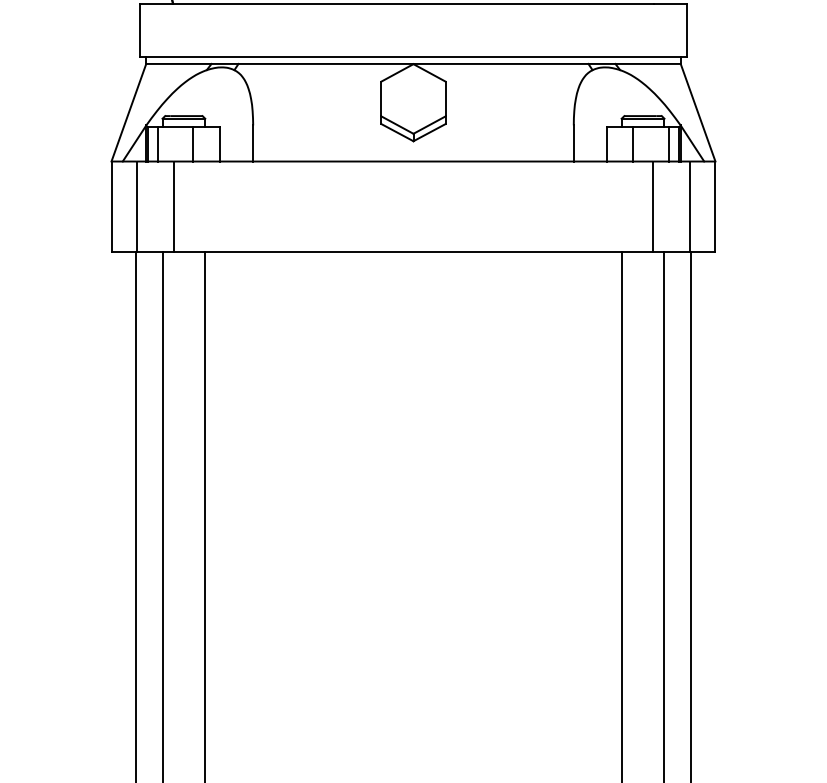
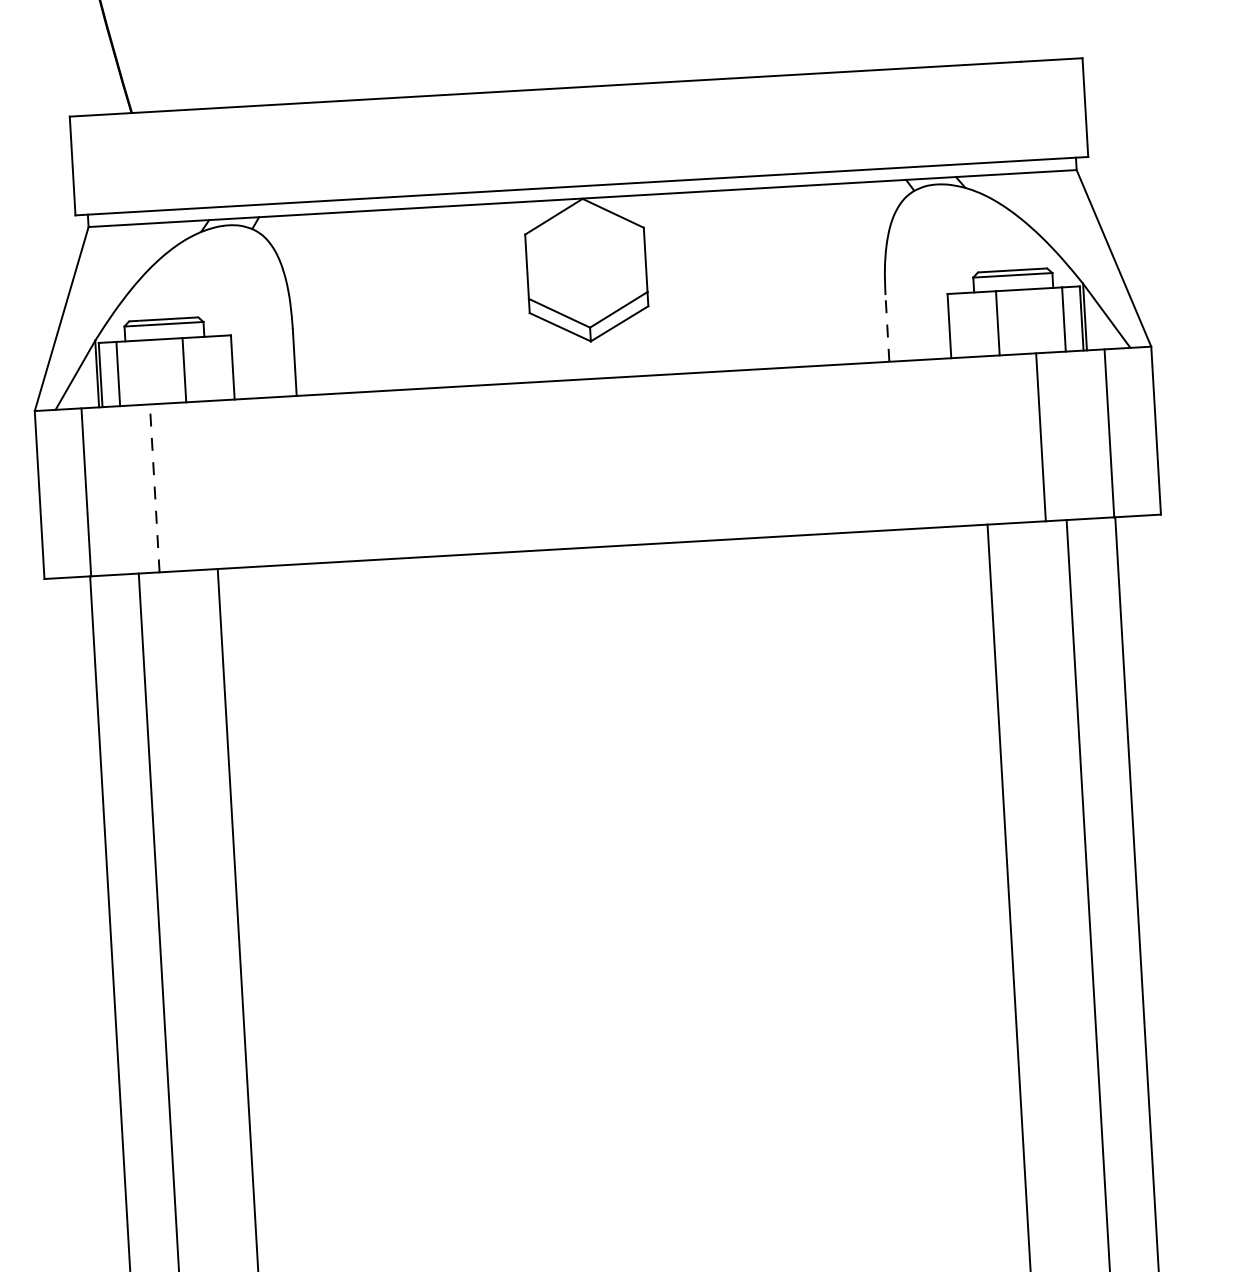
line: (573, 143) -> (886, 328), solid -> dashed
line: (173, 206) -> (154, 487), solid -> dashed

